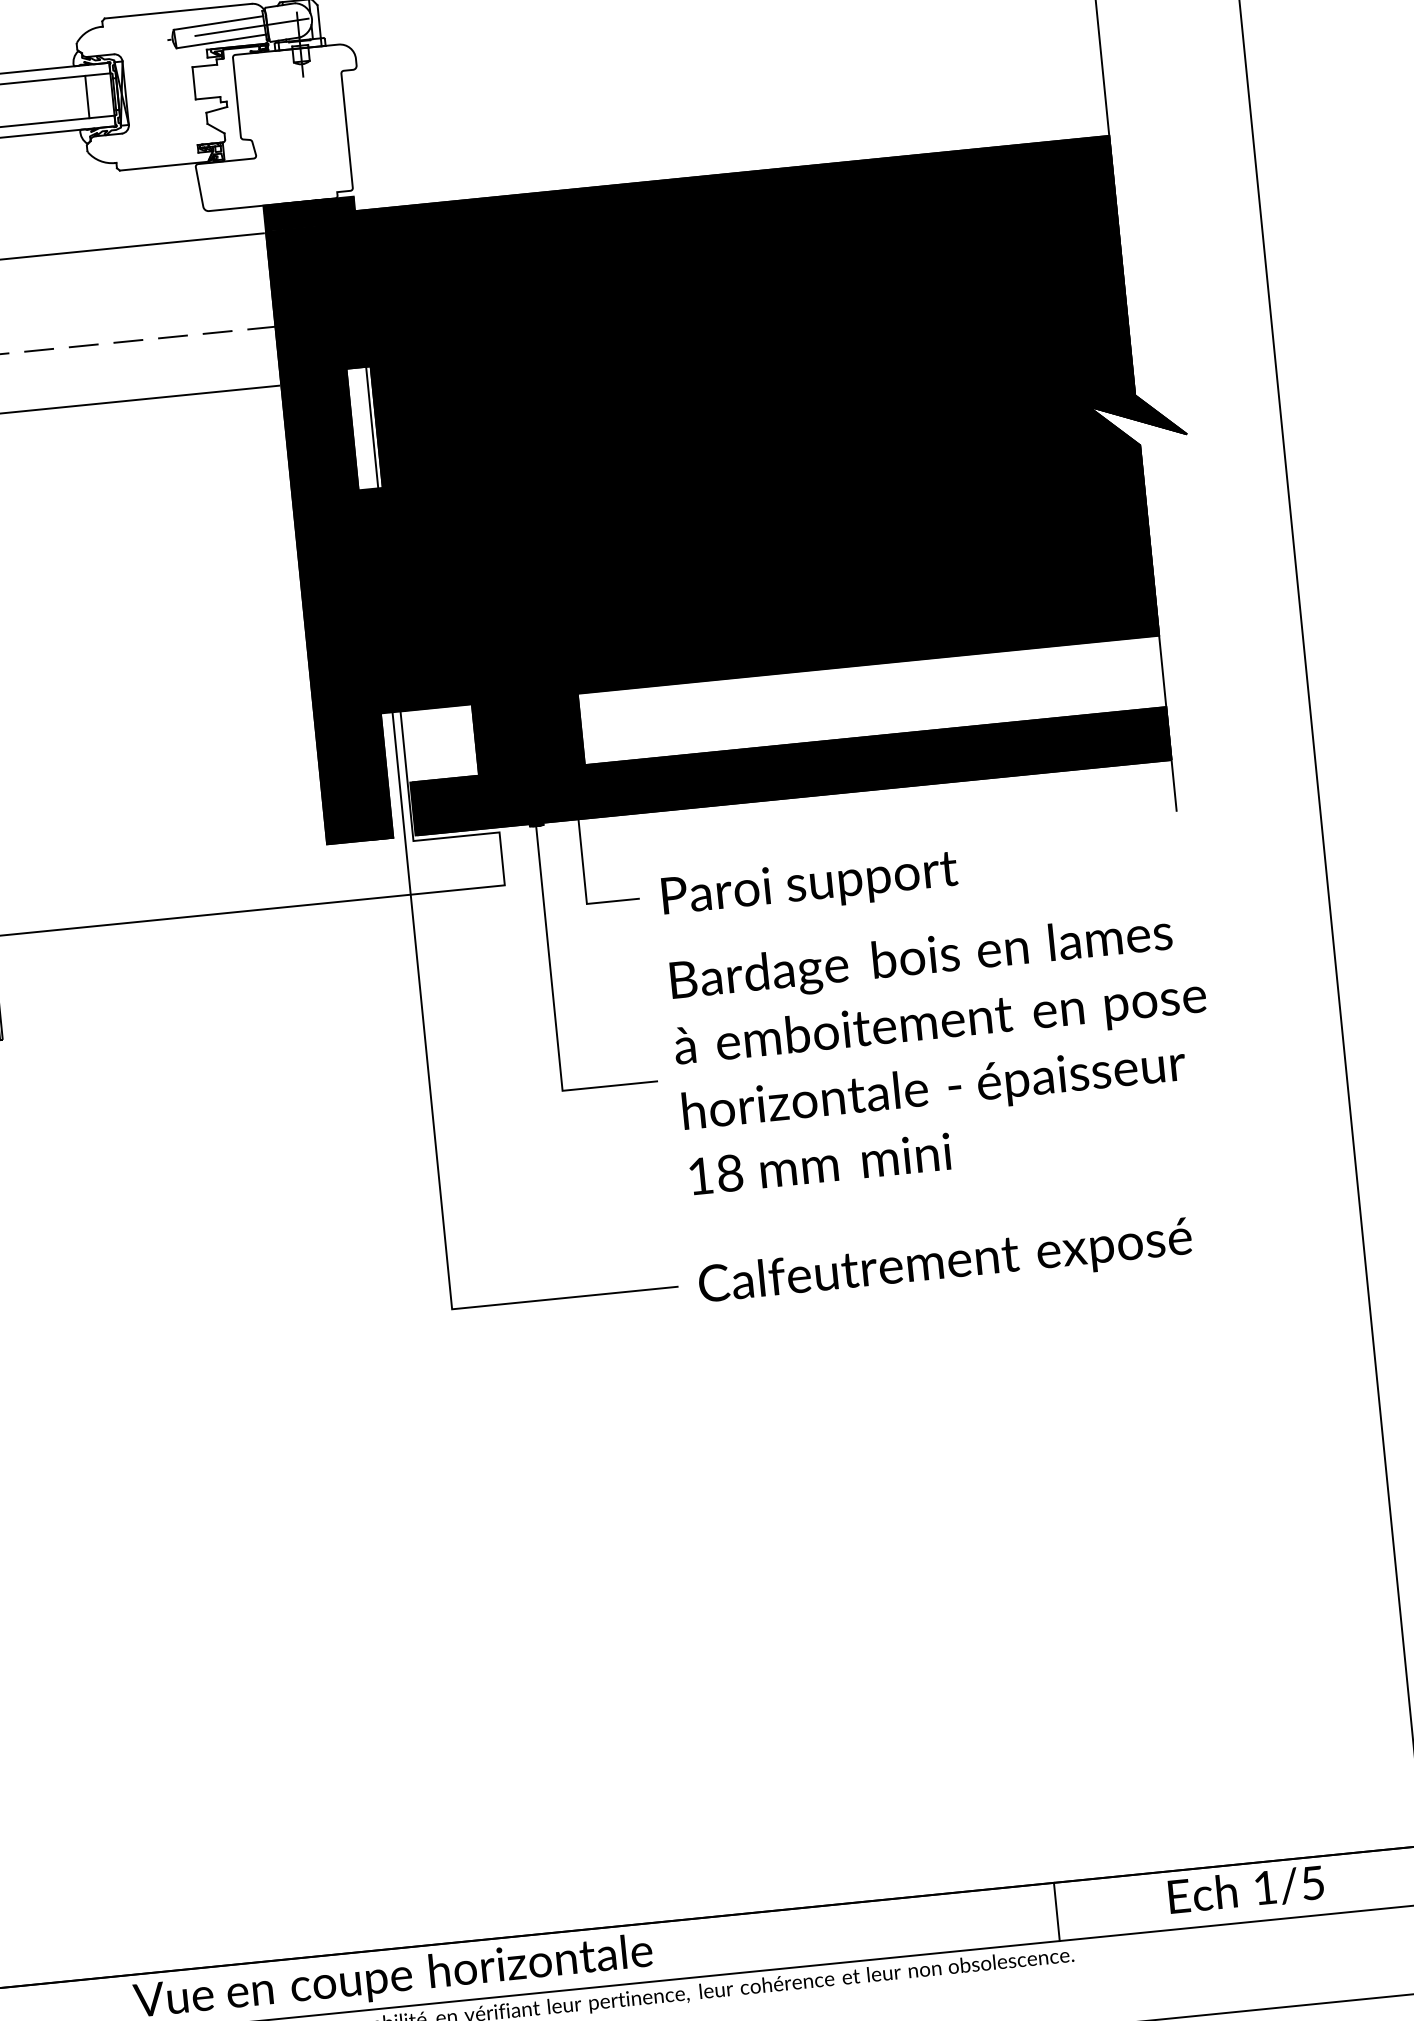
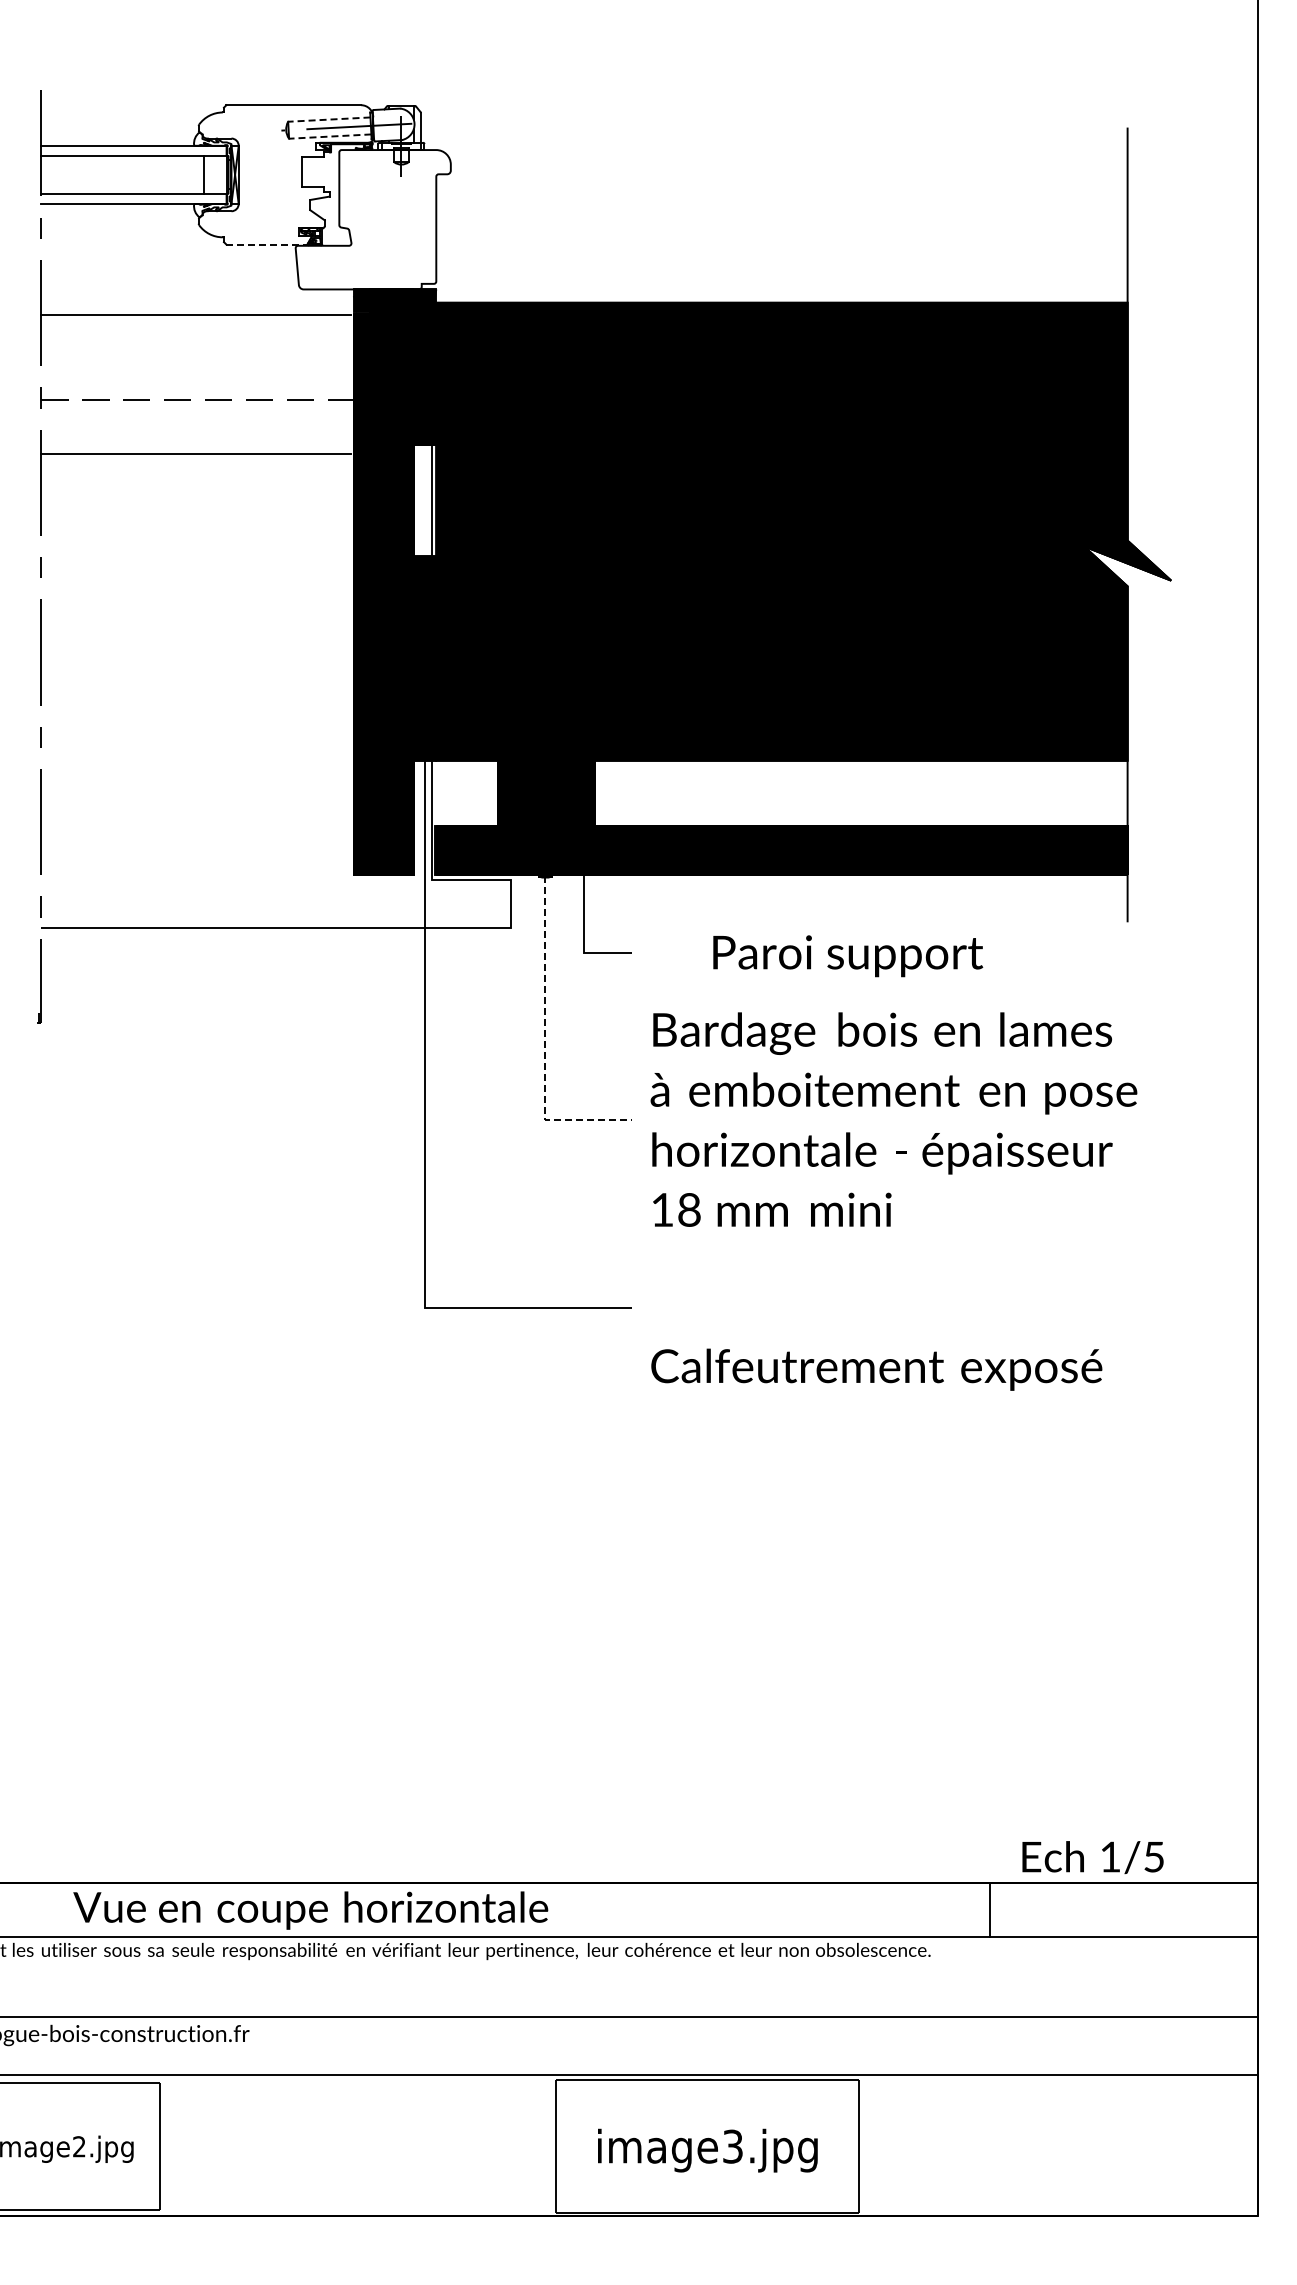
line: (217, 23) -> (328, 119), solid -> dashed
line: (220, 41) -> (329, 136), solid -> dashed
line: (164, 166) -> (267, 244), solid -> dashed
text: (810, 885) -> (848, 956), moved
line: (552, 995) -> (544, 1032), solid -> dashed
text: (945, 1263) -> (876, 1369), moved
text: (1245, 1890) -> (1092, 1857), moved
line: (1057, 1911) -> (990, 1909), moved

